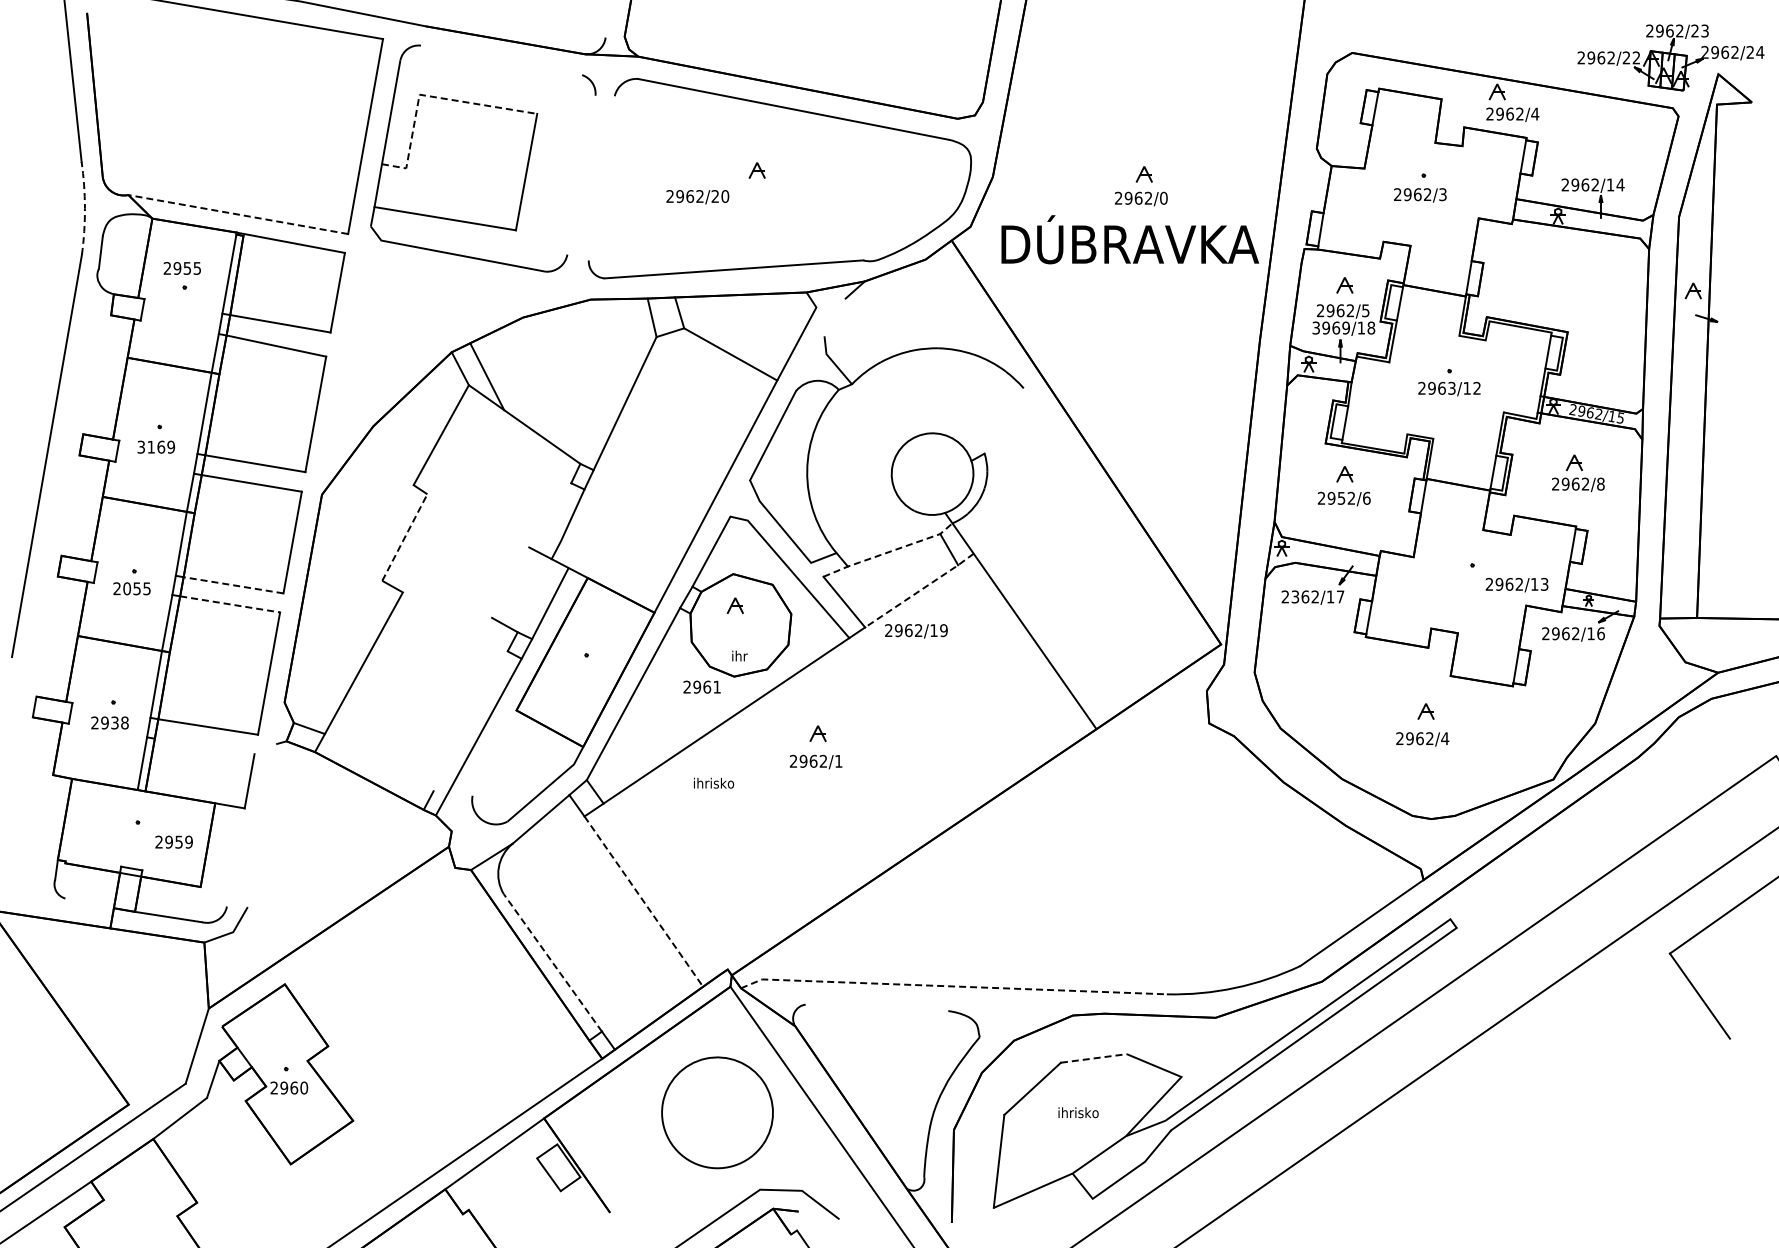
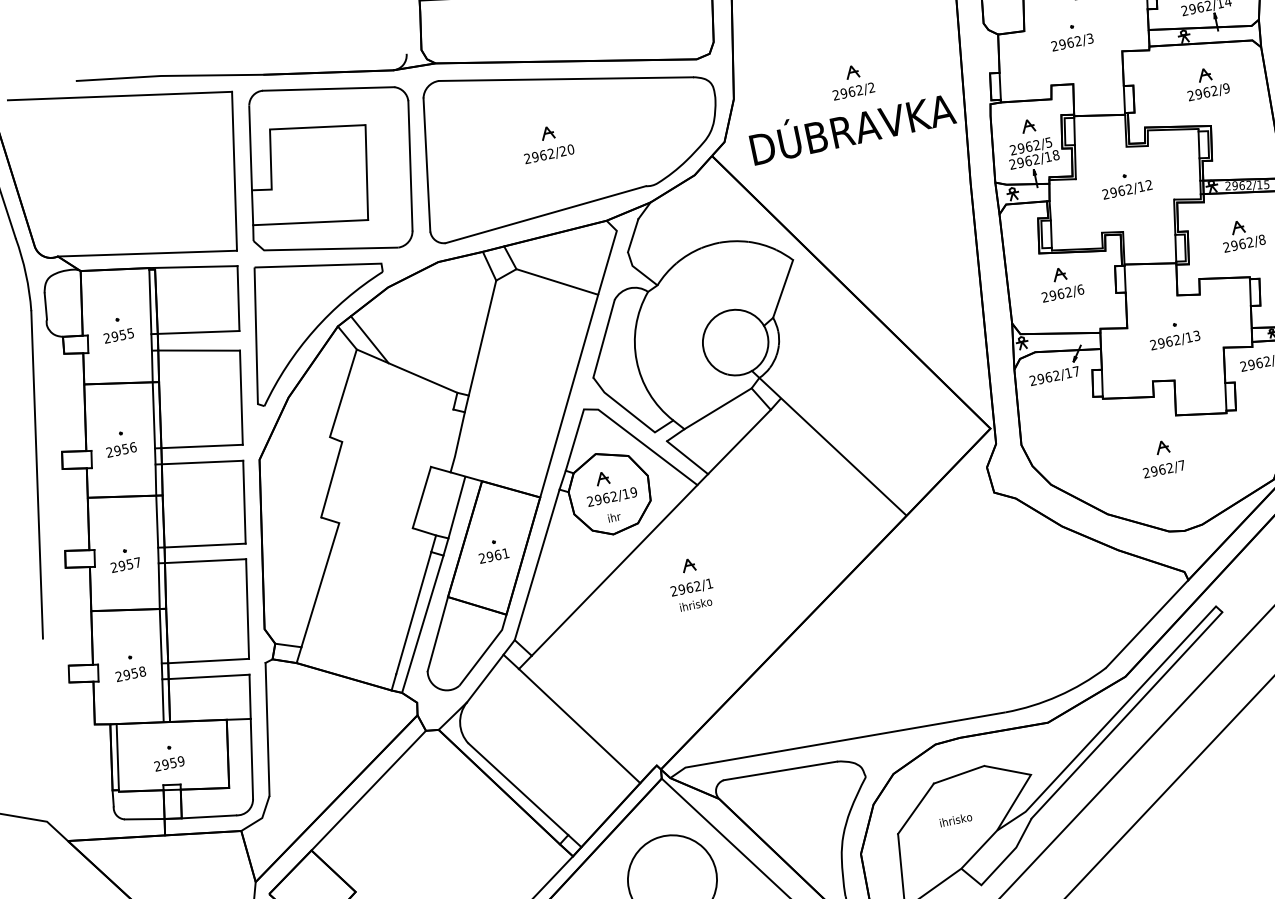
line: (501, 60) -> (328, 89), added
line: (428, 96) -> (277, 129), dashed -> solid
line: (581, 174) -> (410, 165), added
line: (601, 178) -> (426, 165), added
text: (697, 197) -> (549, 154), moved
text: (1163, 197) -> (871, 87), 2962/0 -> 2962/2
arc: (84, 208) -> (25, 274), dashed -> solid
line: (238, 214) -> (147, 253), dashed -> solid
text: (181, 268) -> (118, 336), moved
part: (1573, 279) -> (1206, 83), added
line: (834, 317) -> (632, 235), added
text: (1330, 327) -> (1023, 161), 3969/18 -> 2962/18
part: (427, 344) -> (317, 324), added
text: (1451, 388) -> (1129, 189), 2963/12 -> 2962/12
line: (1003, 420) -> (782, 288), added
text: (156, 446) -> (121, 449), 3169 -> 2956
text: (1341, 497) -> (1060, 293), 2952/6 -> 2962/6
line: (404, 537) -> (331, 479), dashed -> solid
line: (889, 551) -> (714, 410), dashed -> solid
line: (510, 582) -> (422, 497), added
text: (1516, 584) -> (1174, 340), moved
line: (233, 585) -> (205, 545), dashed -> solid
text: (136, 588) -> (129, 564), 2055 -> 2957
line: (919, 590) -> (744, 436), dashed -> solid
text: (1295, 596) -> (1040, 378), 2362/17 -> 2962/17
line: (230, 604) -> (205, 561), dashed -> solid
text: (916, 631) -> (612, 497), moved
text: (701, 686) -> (493, 555), moved
line: (470, 721) -> (413, 613), added
text: (114, 722) -> (134, 673), 2938 -> 2958
text: (1445, 738) -> (1182, 465), 2962/4 -> 2962/7
line: (204, 746) -> (208, 676), added
line: (494, 752) -> (437, 633), added
text: (714, 782) -> (696, 603), moved
line: (72, 820) -> (117, 756), added
line: (262, 825) -> (267, 729), added
text: (173, 841) -> (168, 763), moved
line: (235, 857) -> (251, 759), added
line: (643, 901) -> (579, 726), dashed -> solid
line: (89, 903) -> (144, 819), added
line: (369, 925) -> (368, 790), added
line: (552, 962) -> (518, 789), dashed -> solid
line: (953, 986) -> (836, 741), dashed -> solid
line: (876, 1007) -> (779, 770), added
line: (1094, 1058) -> (959, 774), dashed -> solid

